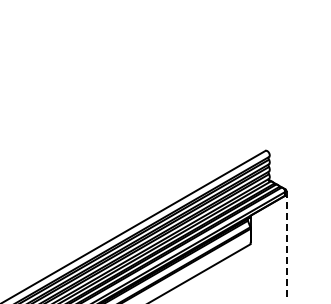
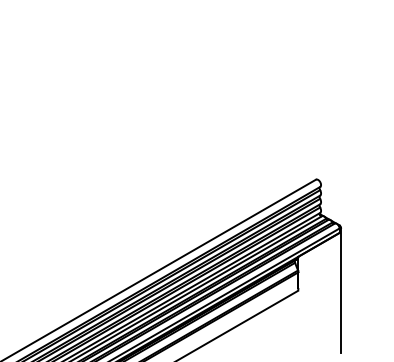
line: (286, 244) -> (340, 291), dashed -> solid

